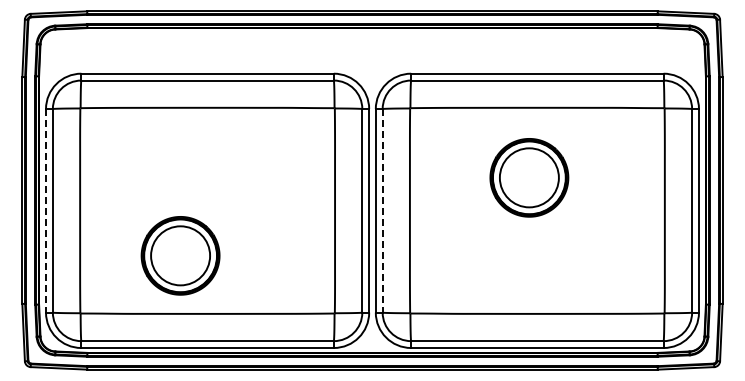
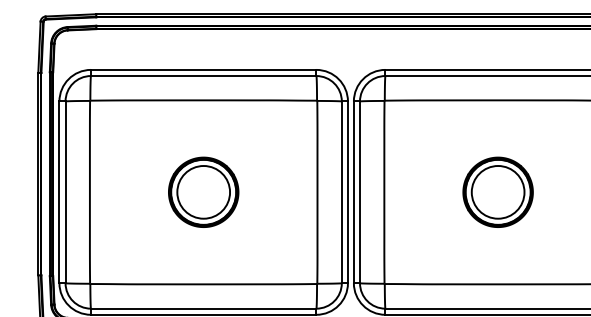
part: (529, 177) -> (498, 192), moved
line: (46, 210) -> (59, 192), dashed -> solid
line: (382, 210) -> (359, 192), dashed -> solid
part: (180, 255) -> (203, 192), moved

